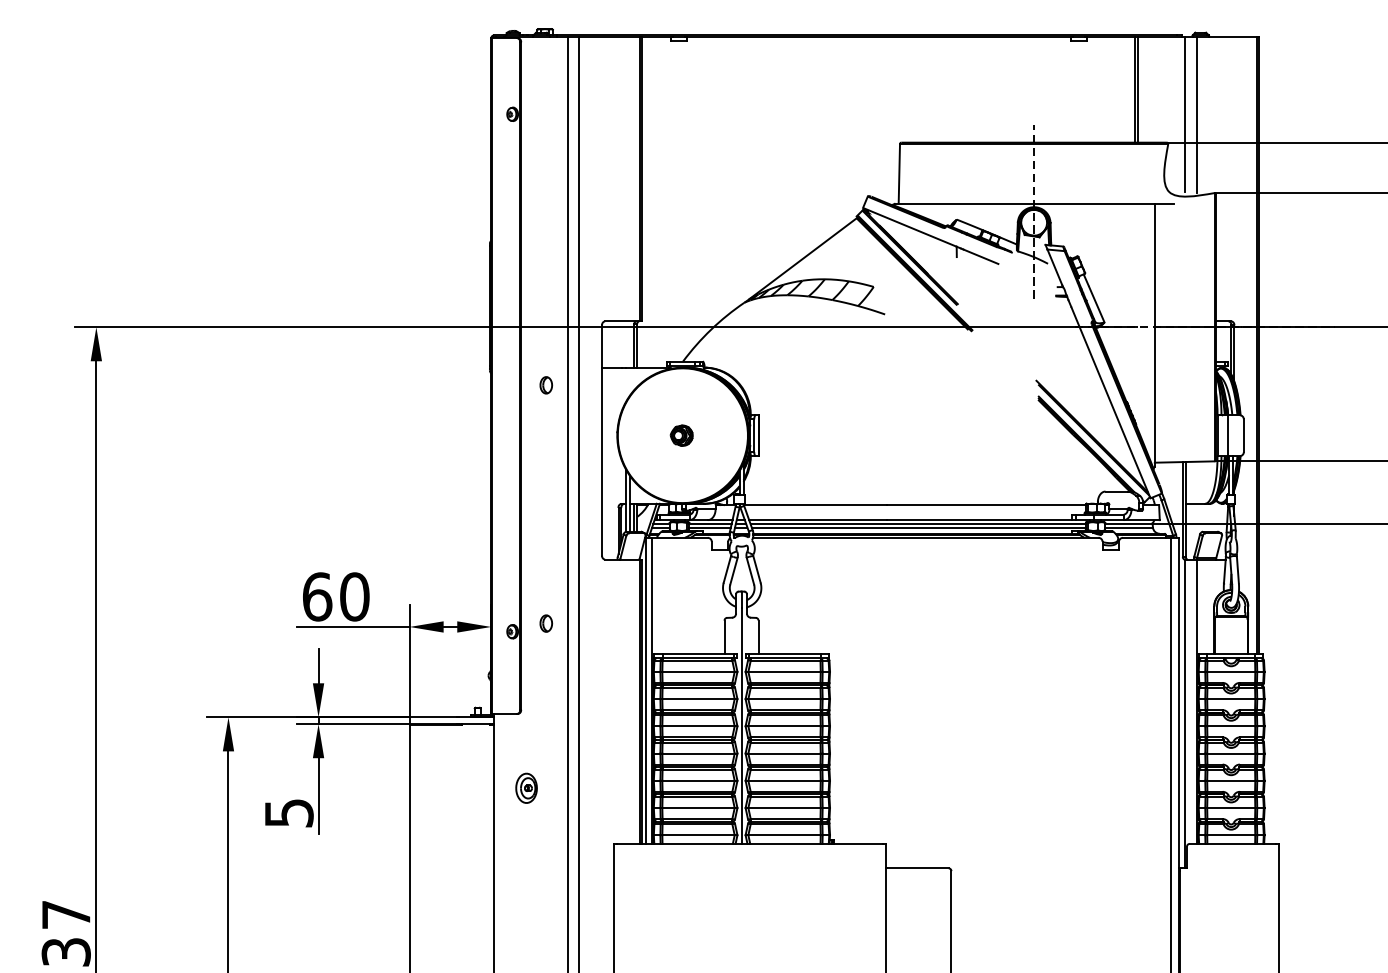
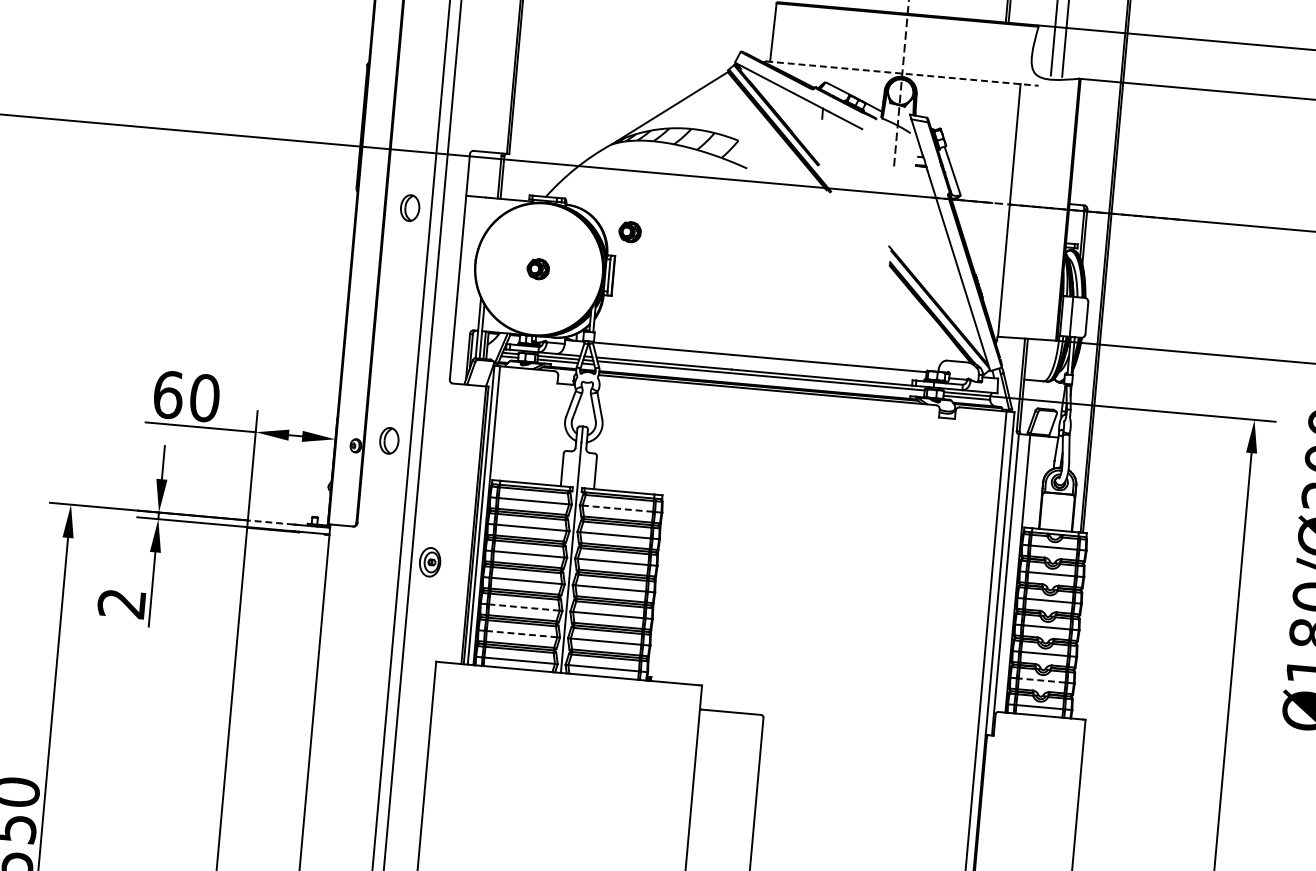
line: (1034, 203) -> (902, 73), solid -> dashed
part: (546, 385) -> (410, 208), size x1.6
part: (771, 389) -> (629, 231), added
line: (918, 527) -> (761, 379), removed
part: (546, 623) -> (389, 440), size x1.6
line: (784, 671) -> (617, 508), solid -> dashed
line: (432, 717) -> (270, 522), solid -> dashed
line: (698, 780) -> (524, 607), solid -> dashed
part: (526, 787) -> (430, 561), moved
line: (698, 808) -> (521, 634), solid -> dashed
line: (1230, 808) -> (1041, 680), solid -> dashed
text: (288, 813) -> (121, 603), 5 -> 2

